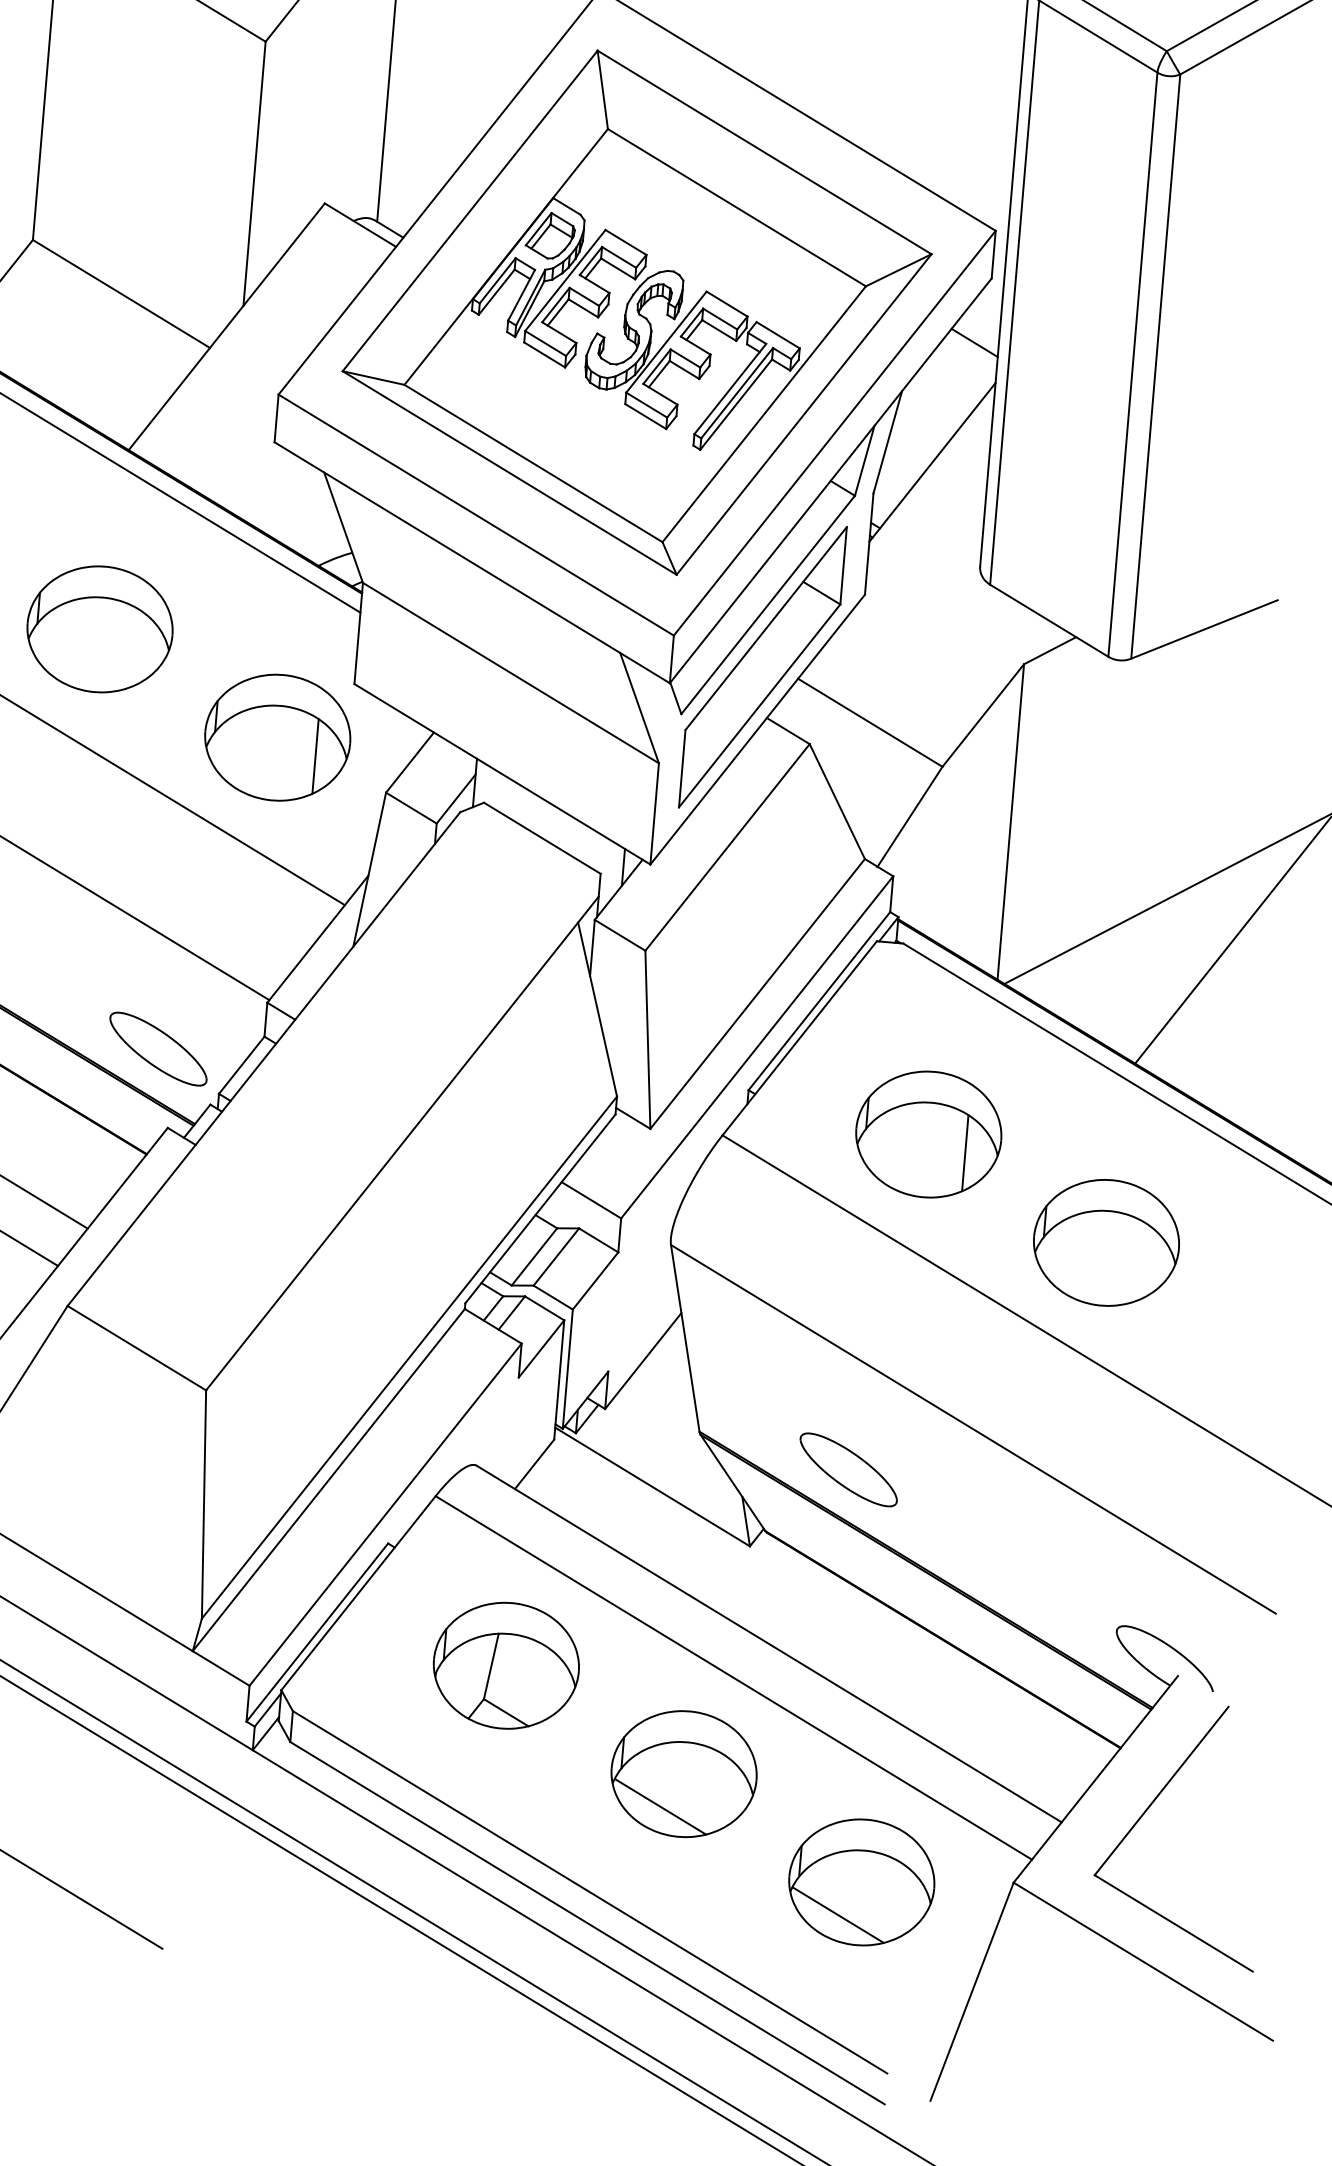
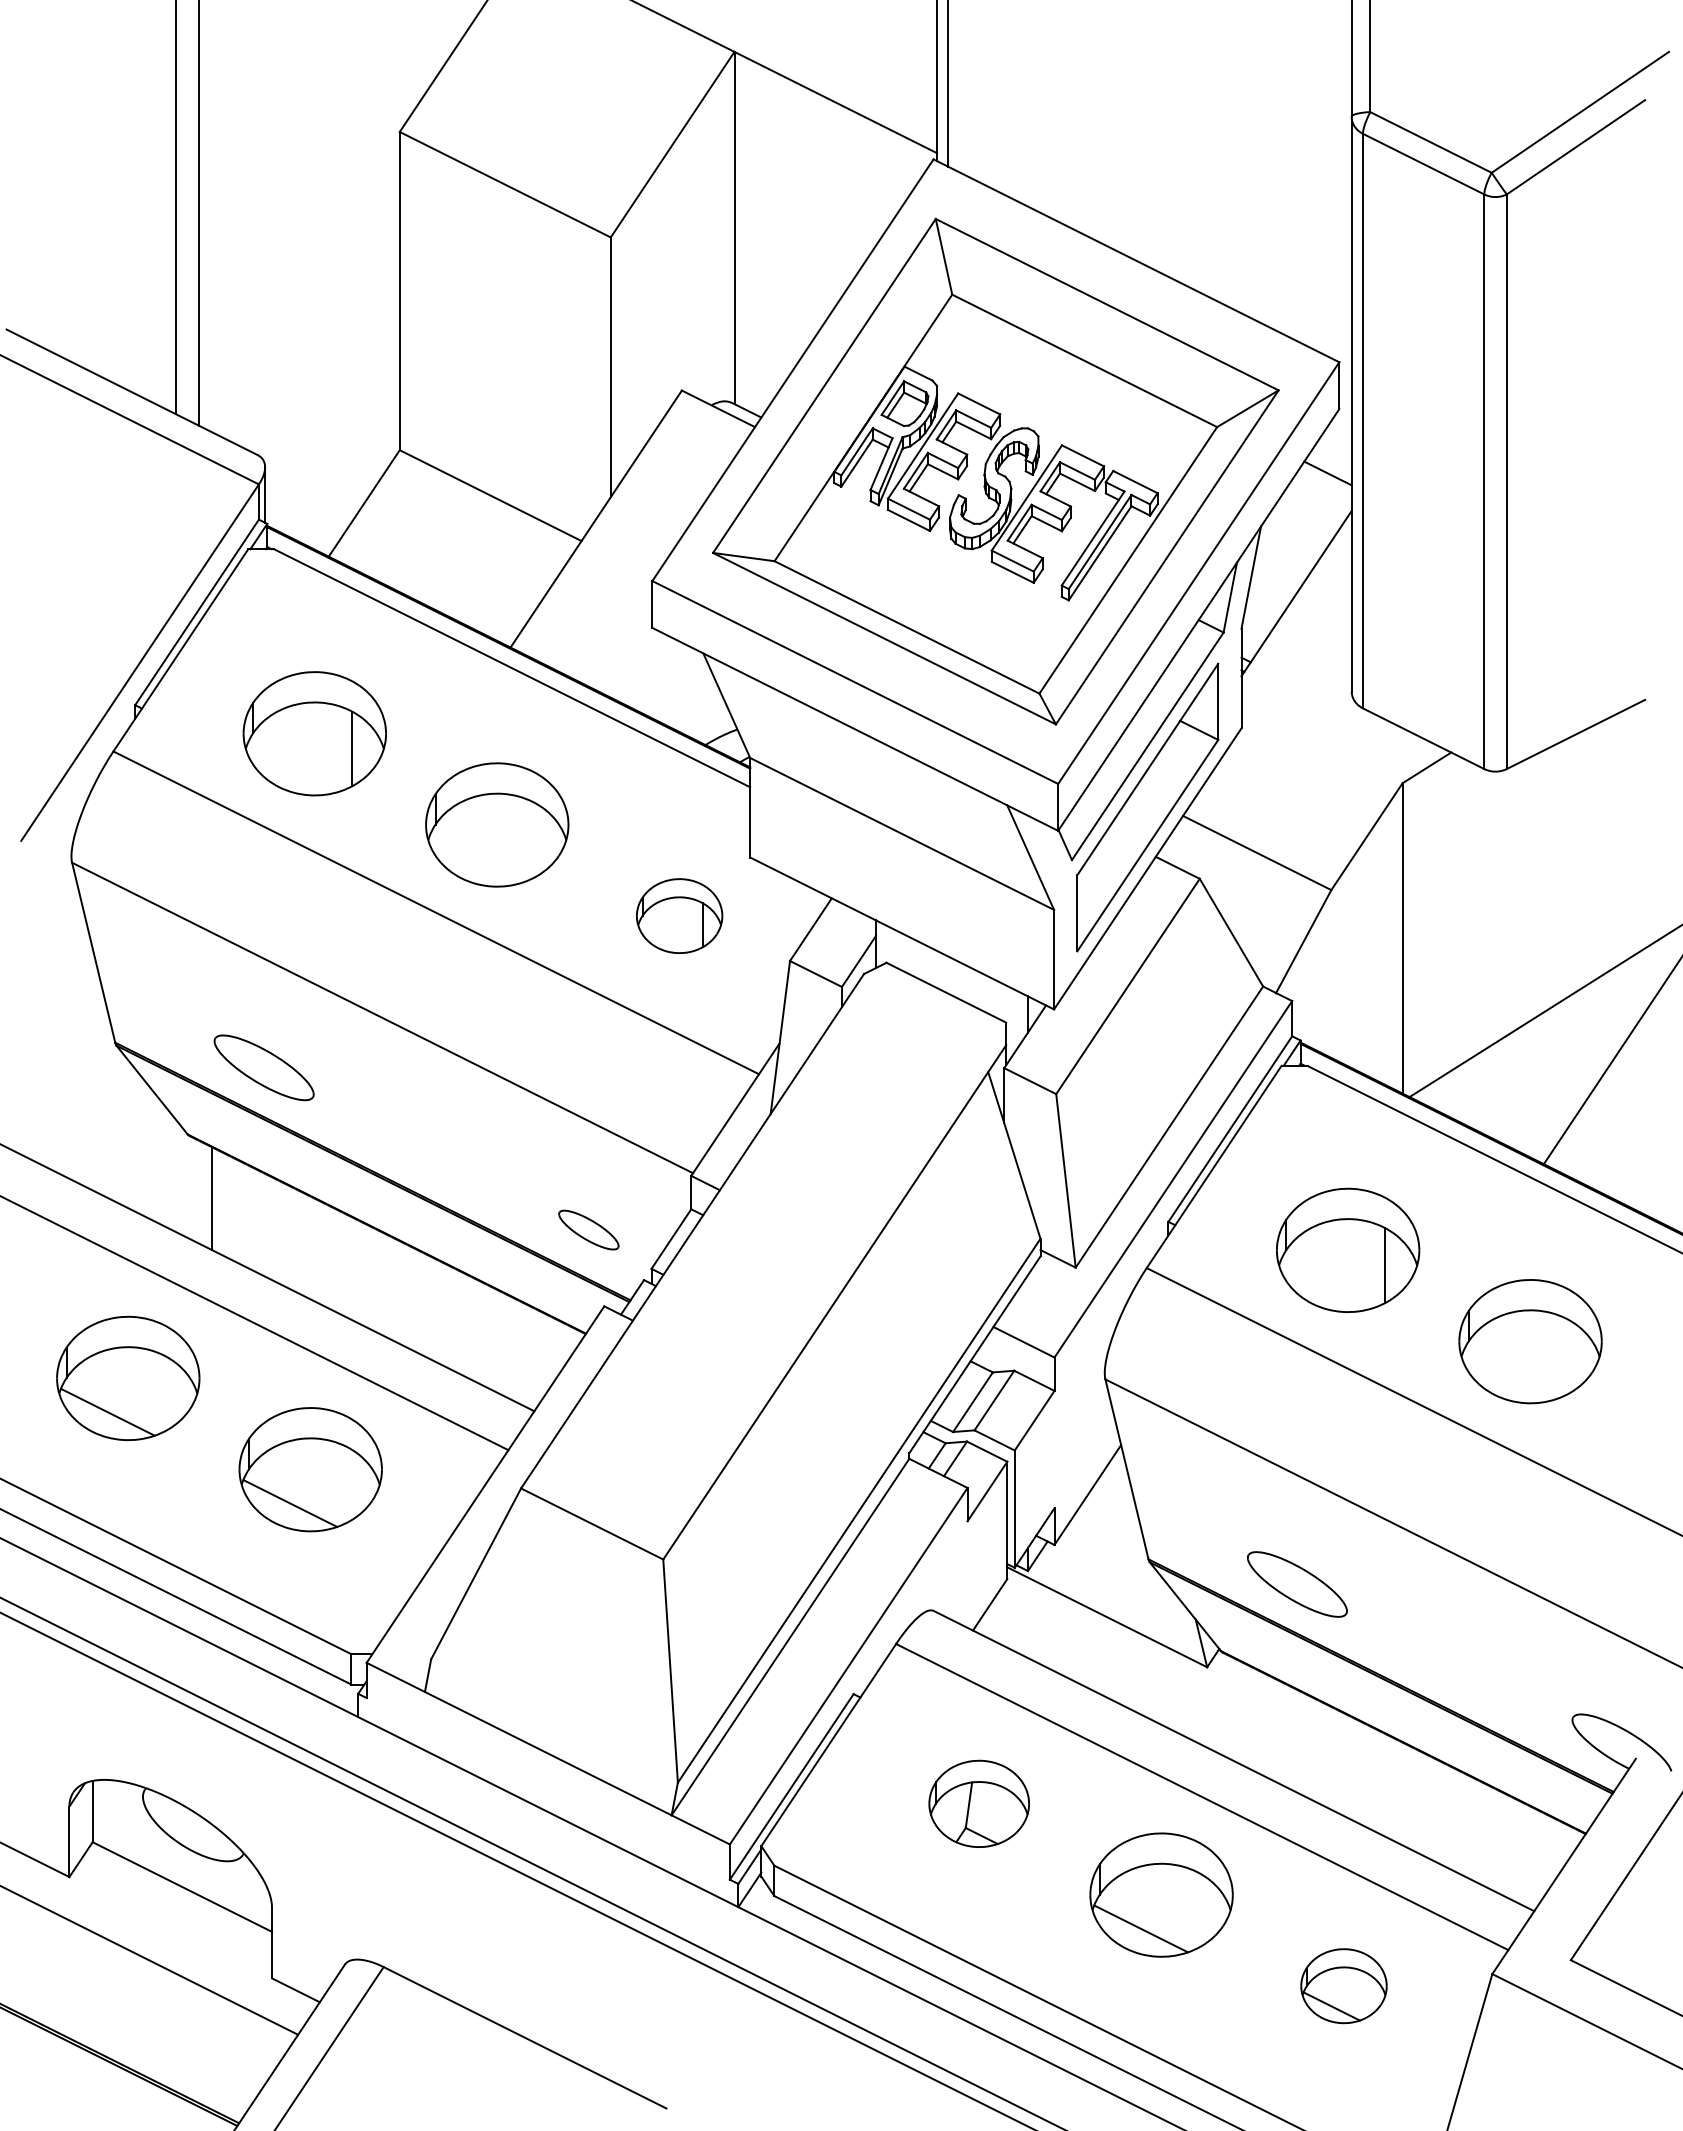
part: (277, 736) -> (679, 915), size x0.6
part: (158, 1048) -> (588, 1229), size x0.6
part: (506, 1665) -> (979, 1803), size x0.7
part: (861, 1881) -> (1343, 1985), size x0.6

